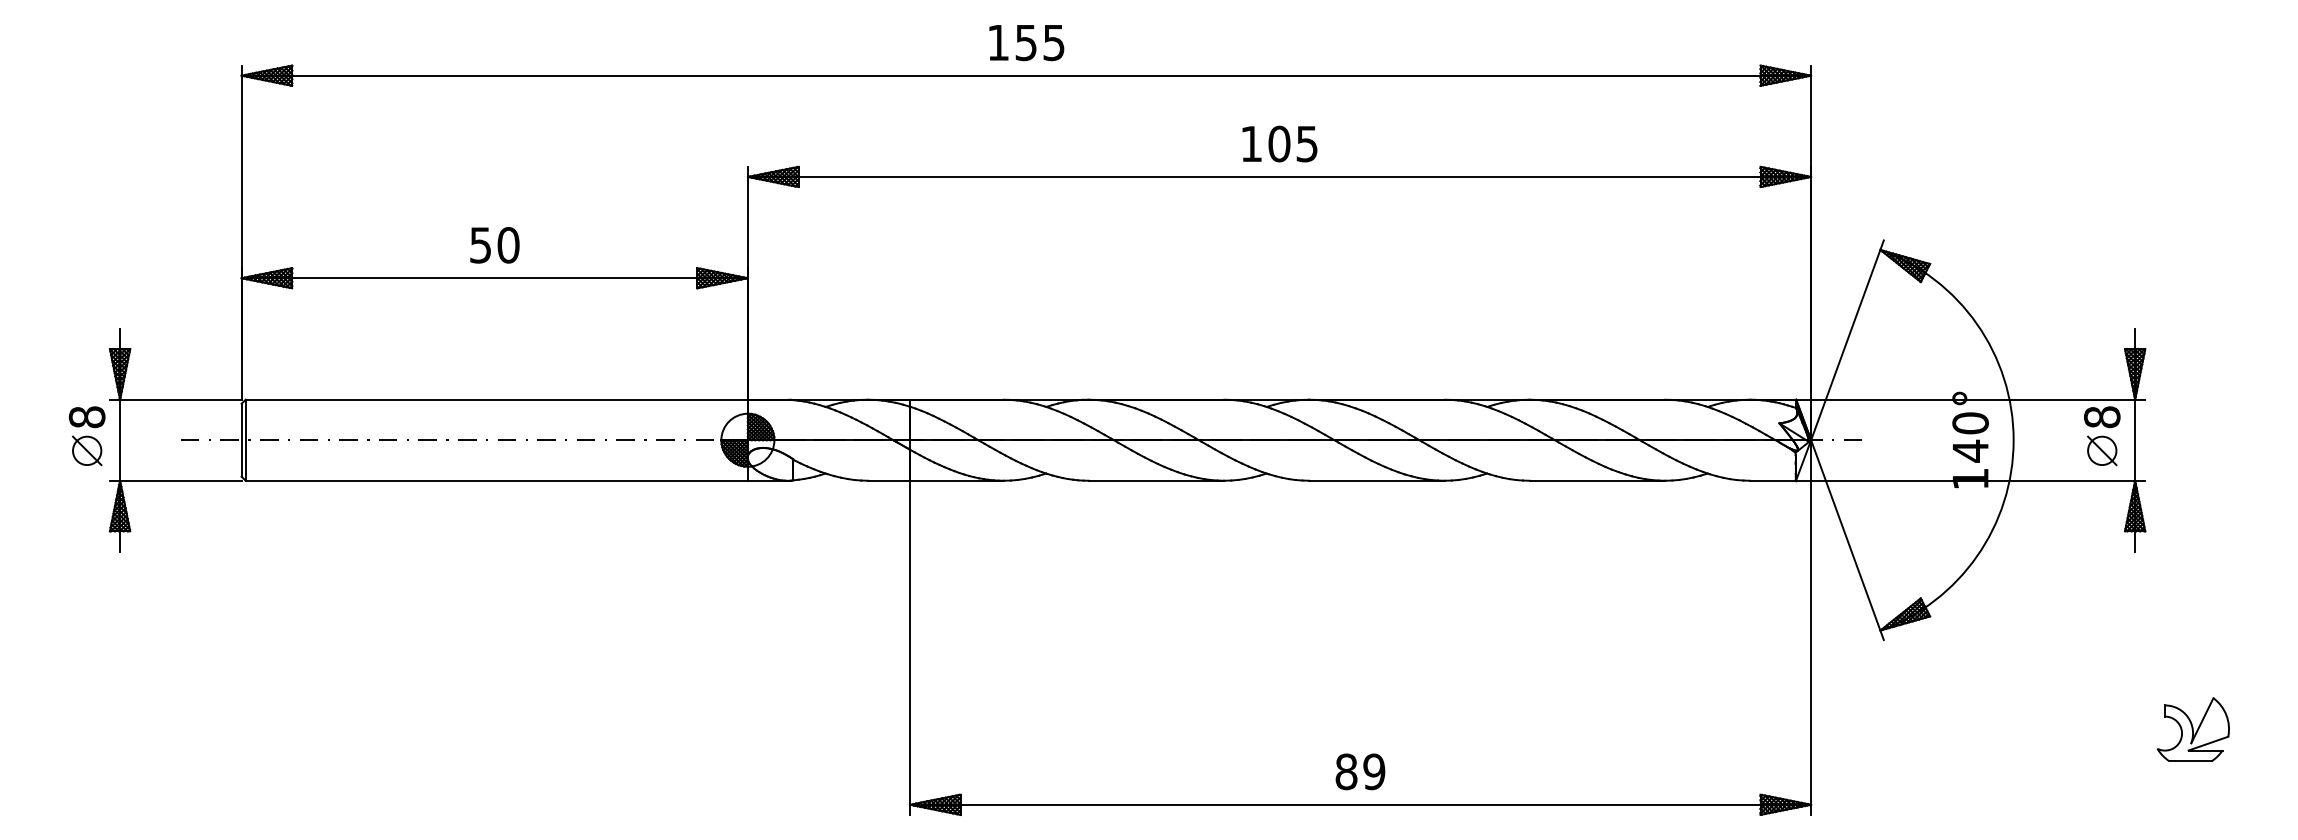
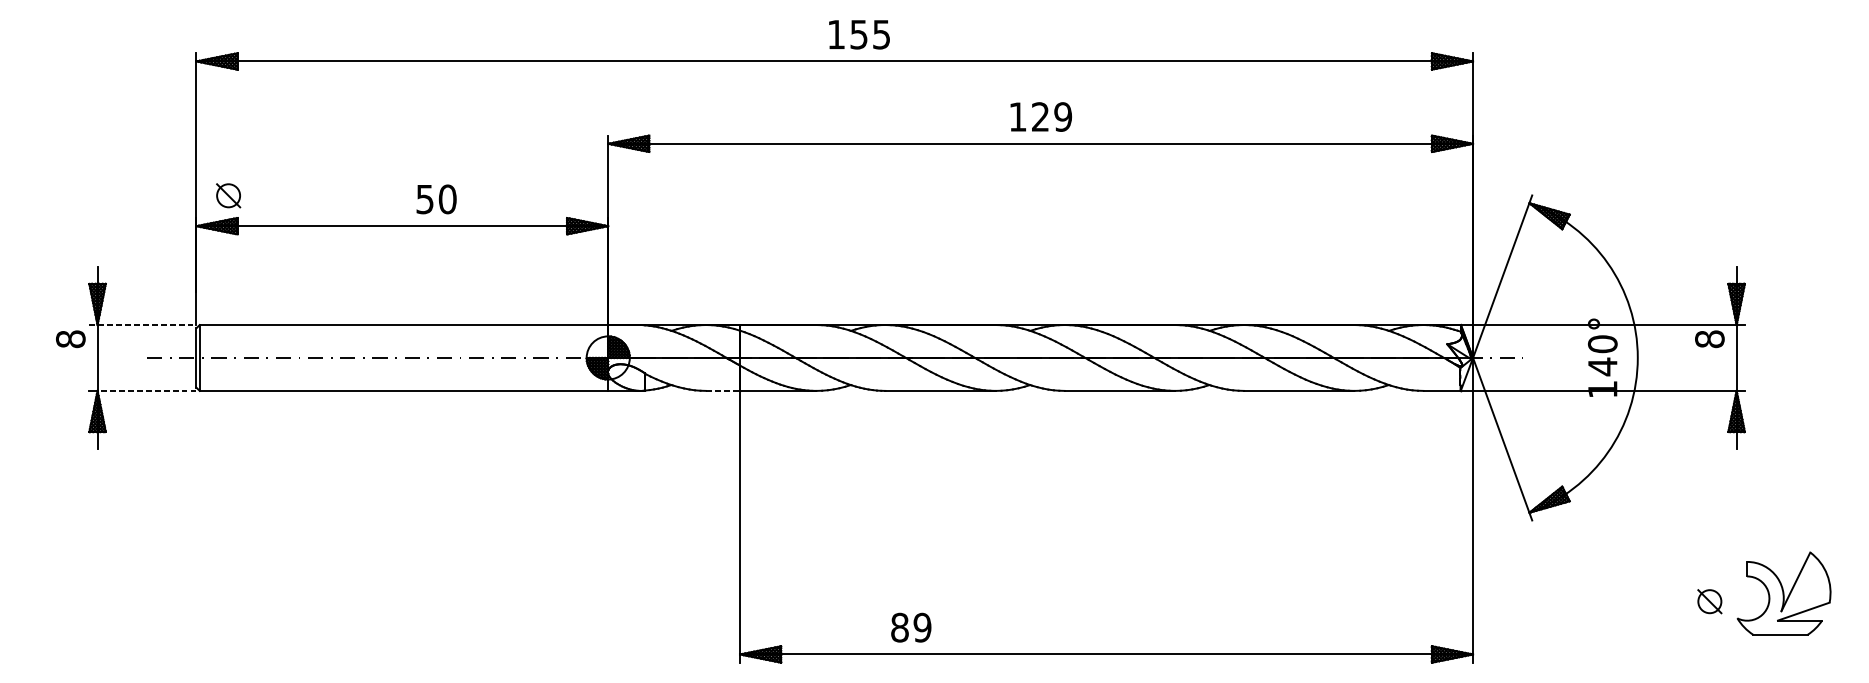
text: (1026, 43) -> (859, 35), moved
text: (1293, 143) -> (1052, 116), 105 -> 129
text: (494, 245) -> (436, 199), moved
line: (175, 399) -> (142, 324), solid -> dashed
part: (87, 450) -> (228, 195), moved
part: (2102, 450) -> (1710, 601), moved
line: (180, 480) -> (146, 390), solid -> dashed
line: (889, 480) -> (723, 390), solid -> dashed
part: (2192, 729) -> (1783, 593), size x1.6
text: (1360, 771) -> (911, 627), moved

